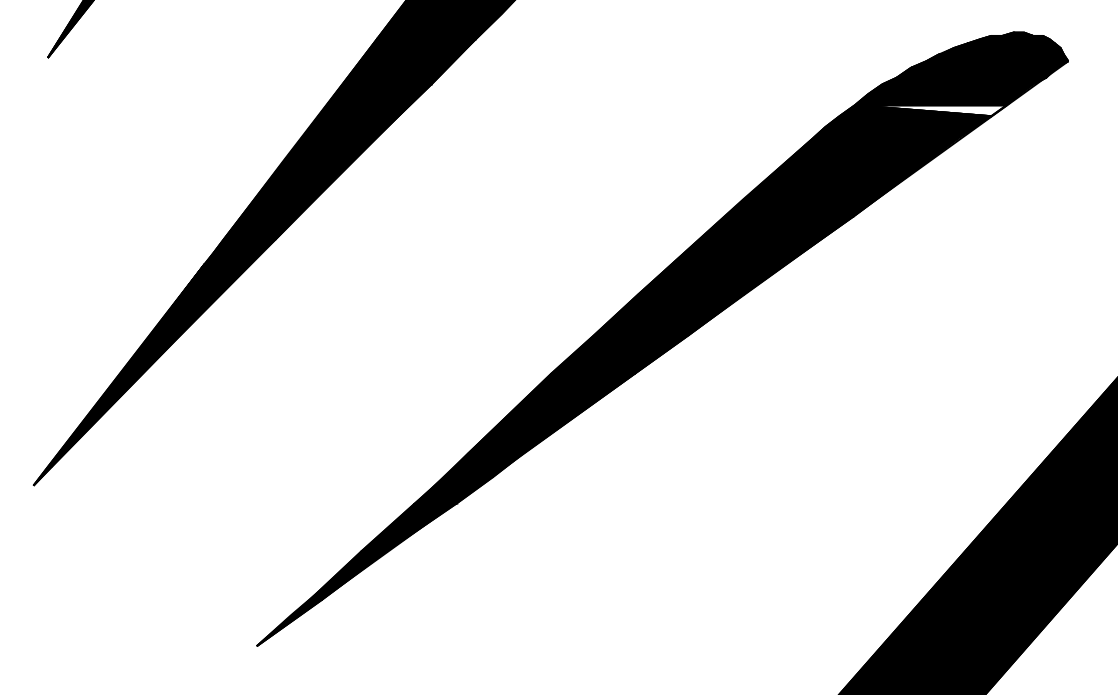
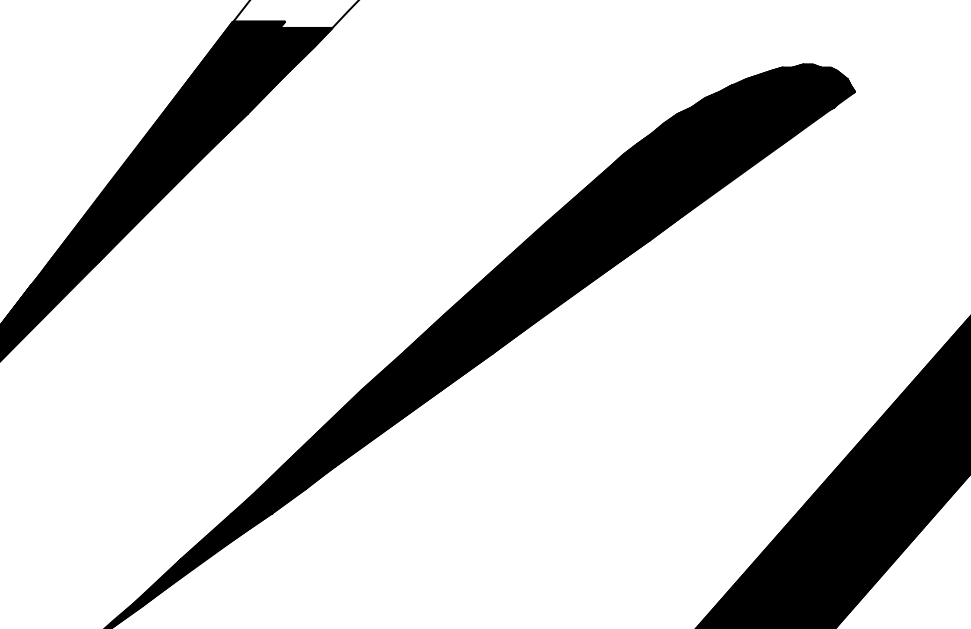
fill: (930, 110) -> (723, 138), added

